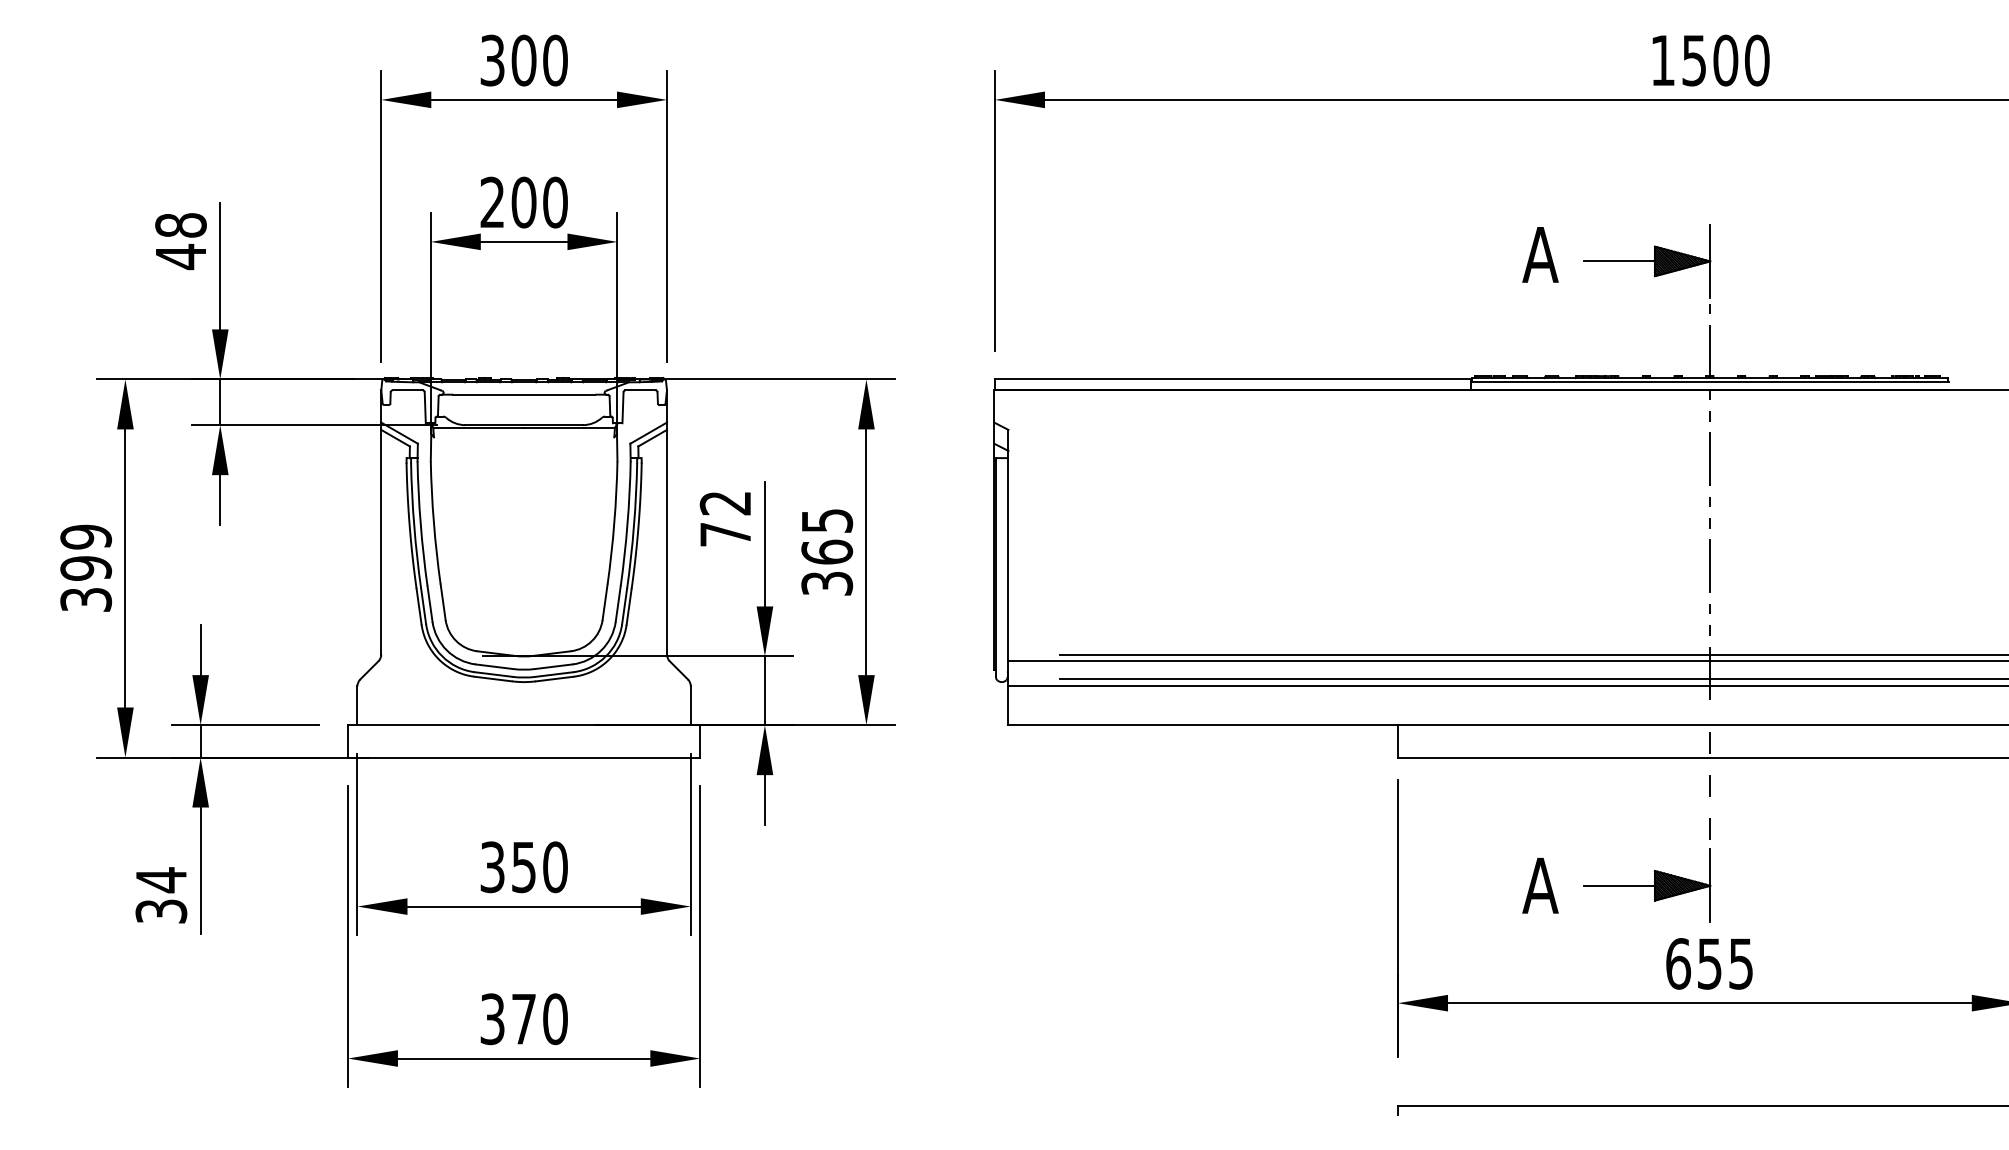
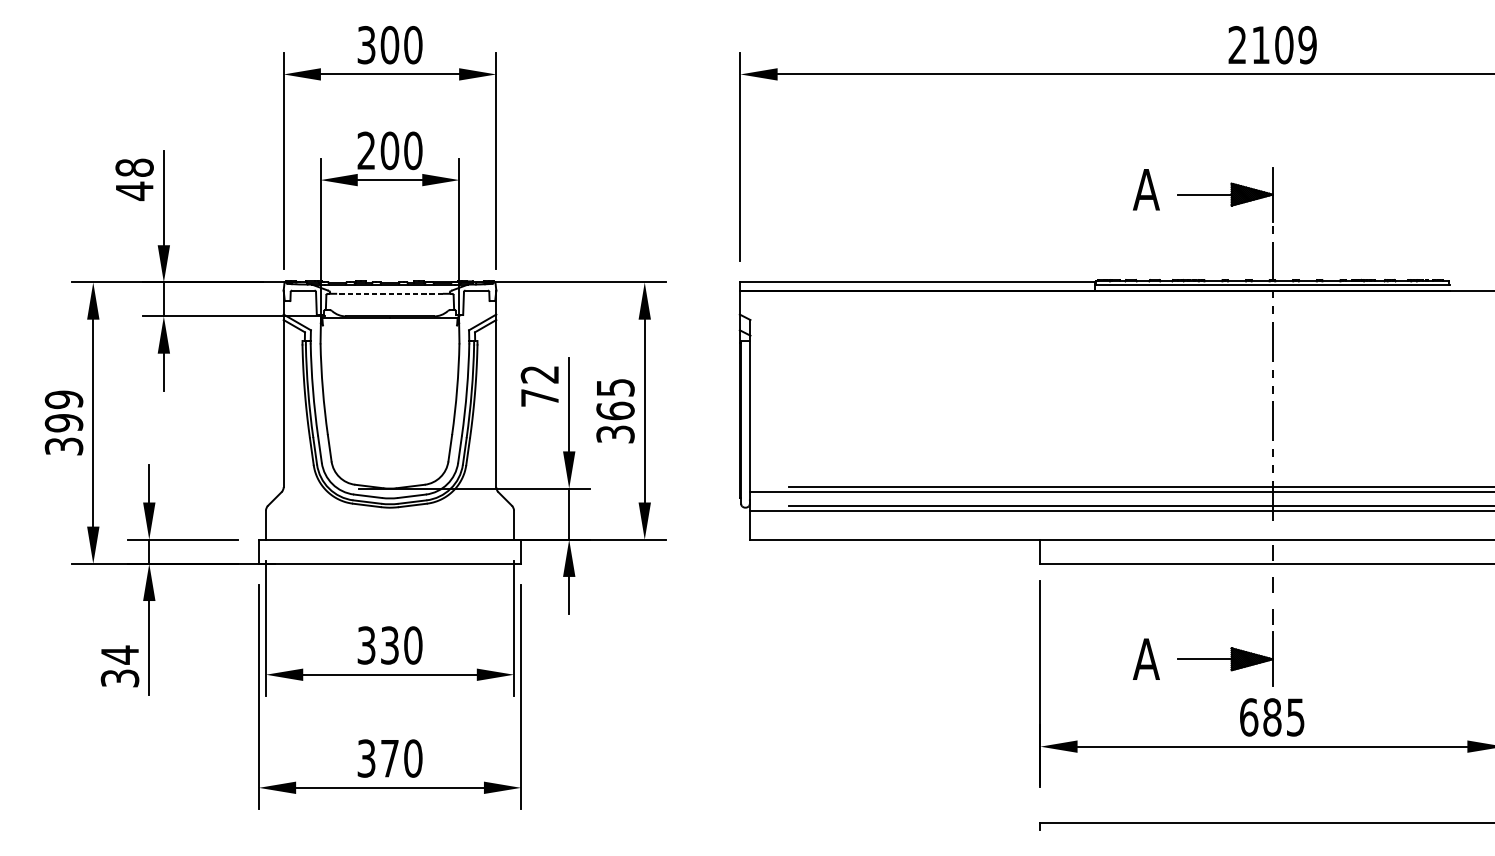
text: (1710, 60) -> (1272, 45), 1500 -> 2109
line: (523, 394) -> (389, 293), solid -> dashed
text: (523, 866) -> (389, 644), 350 -> 330
text: (1709, 963) -> (1272, 717), 655 -> 685

